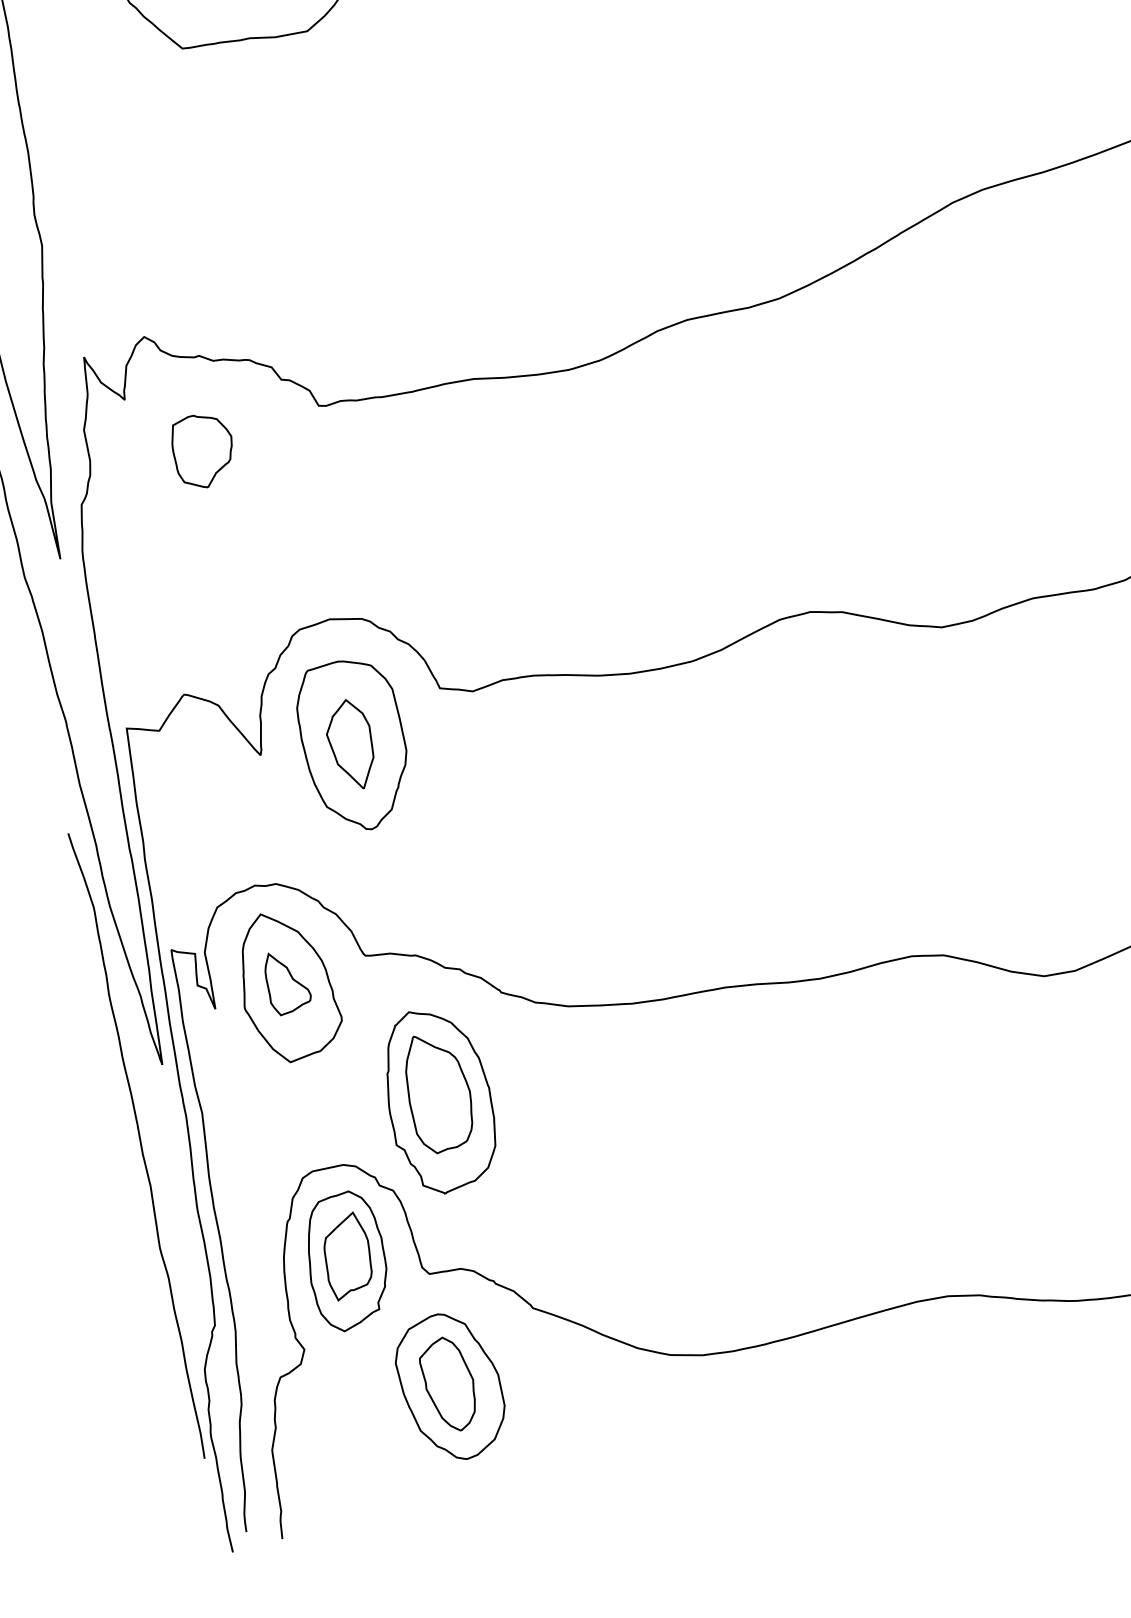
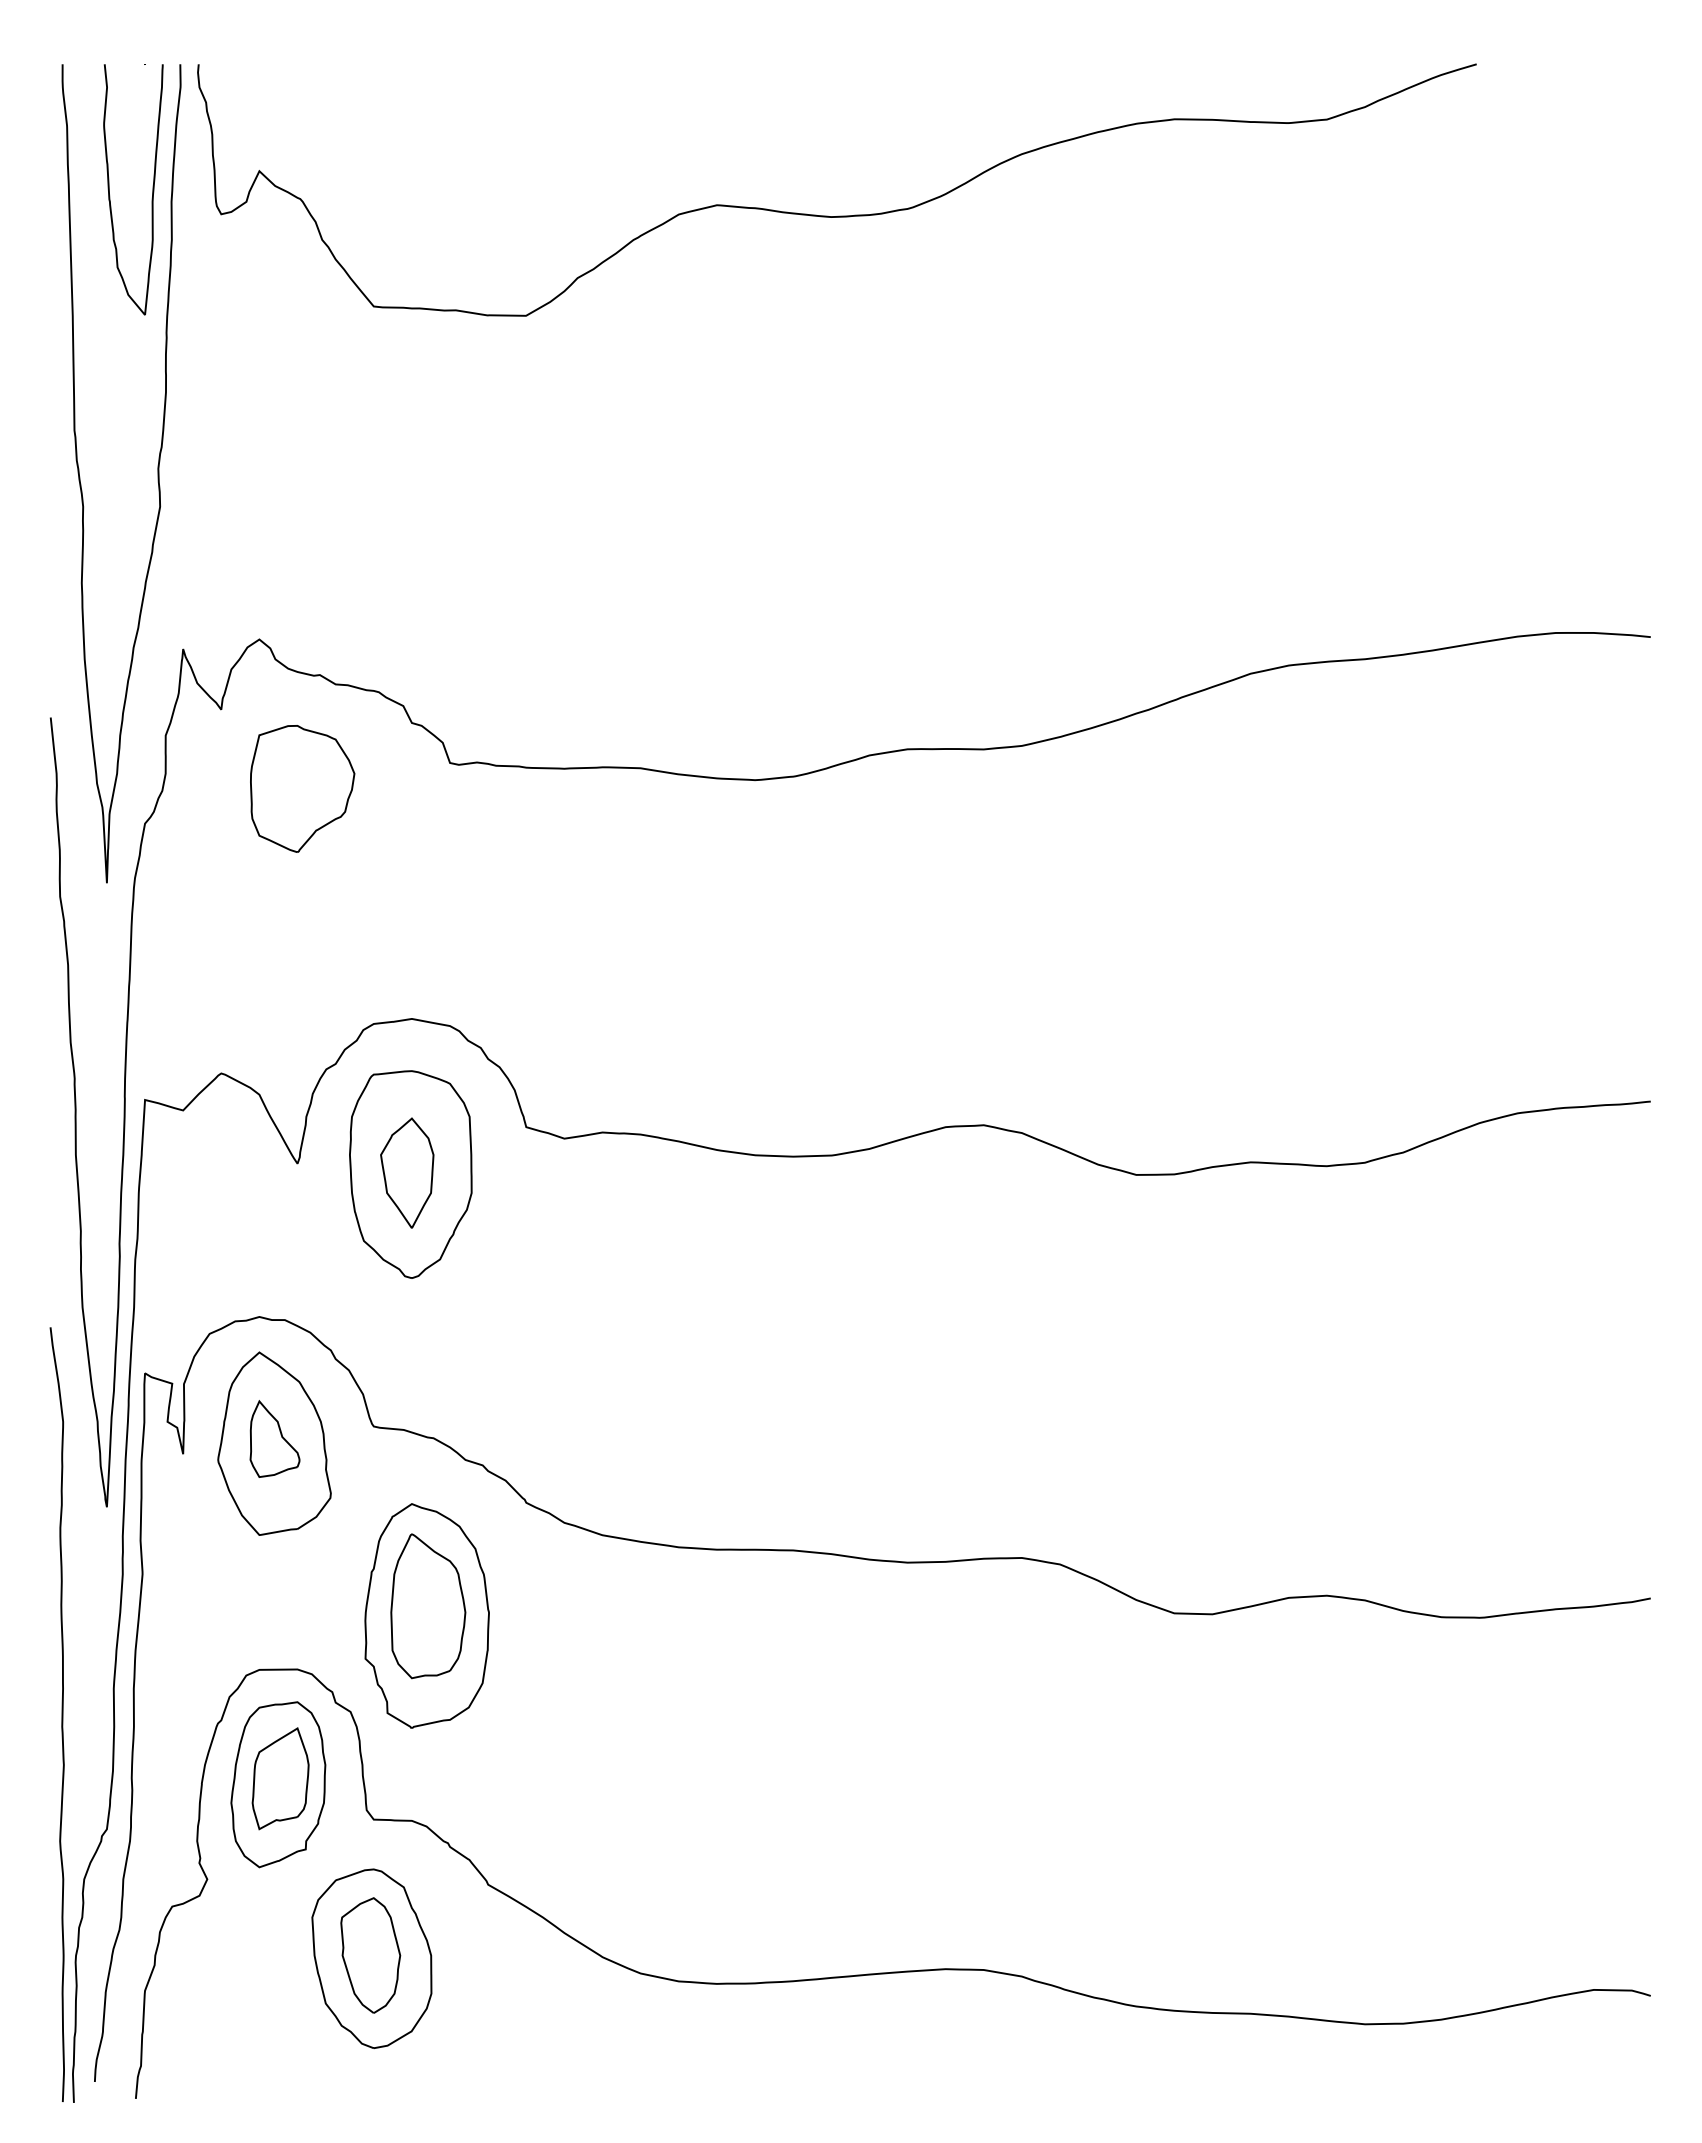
part: (203, 450) -> (302, 788), size x1.43
curve: (140, 1145) -> (61, 1714), moved

